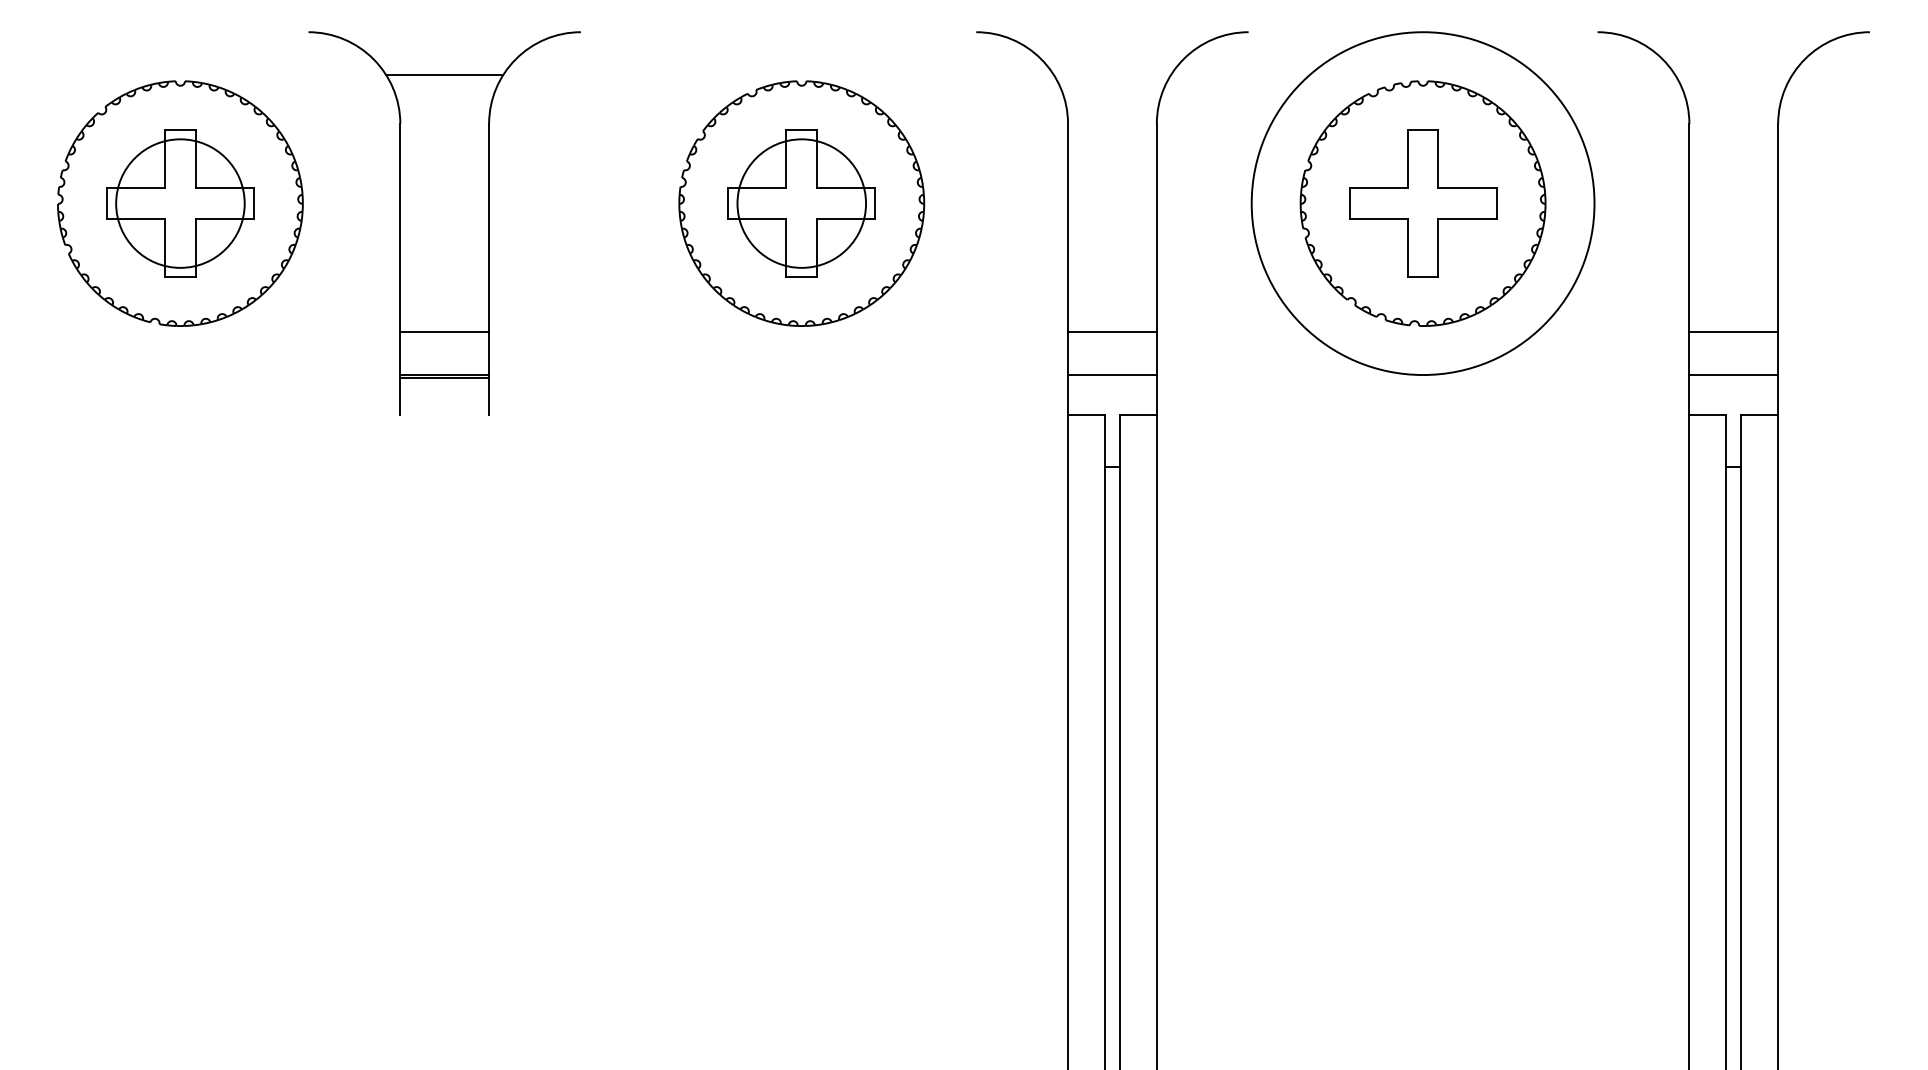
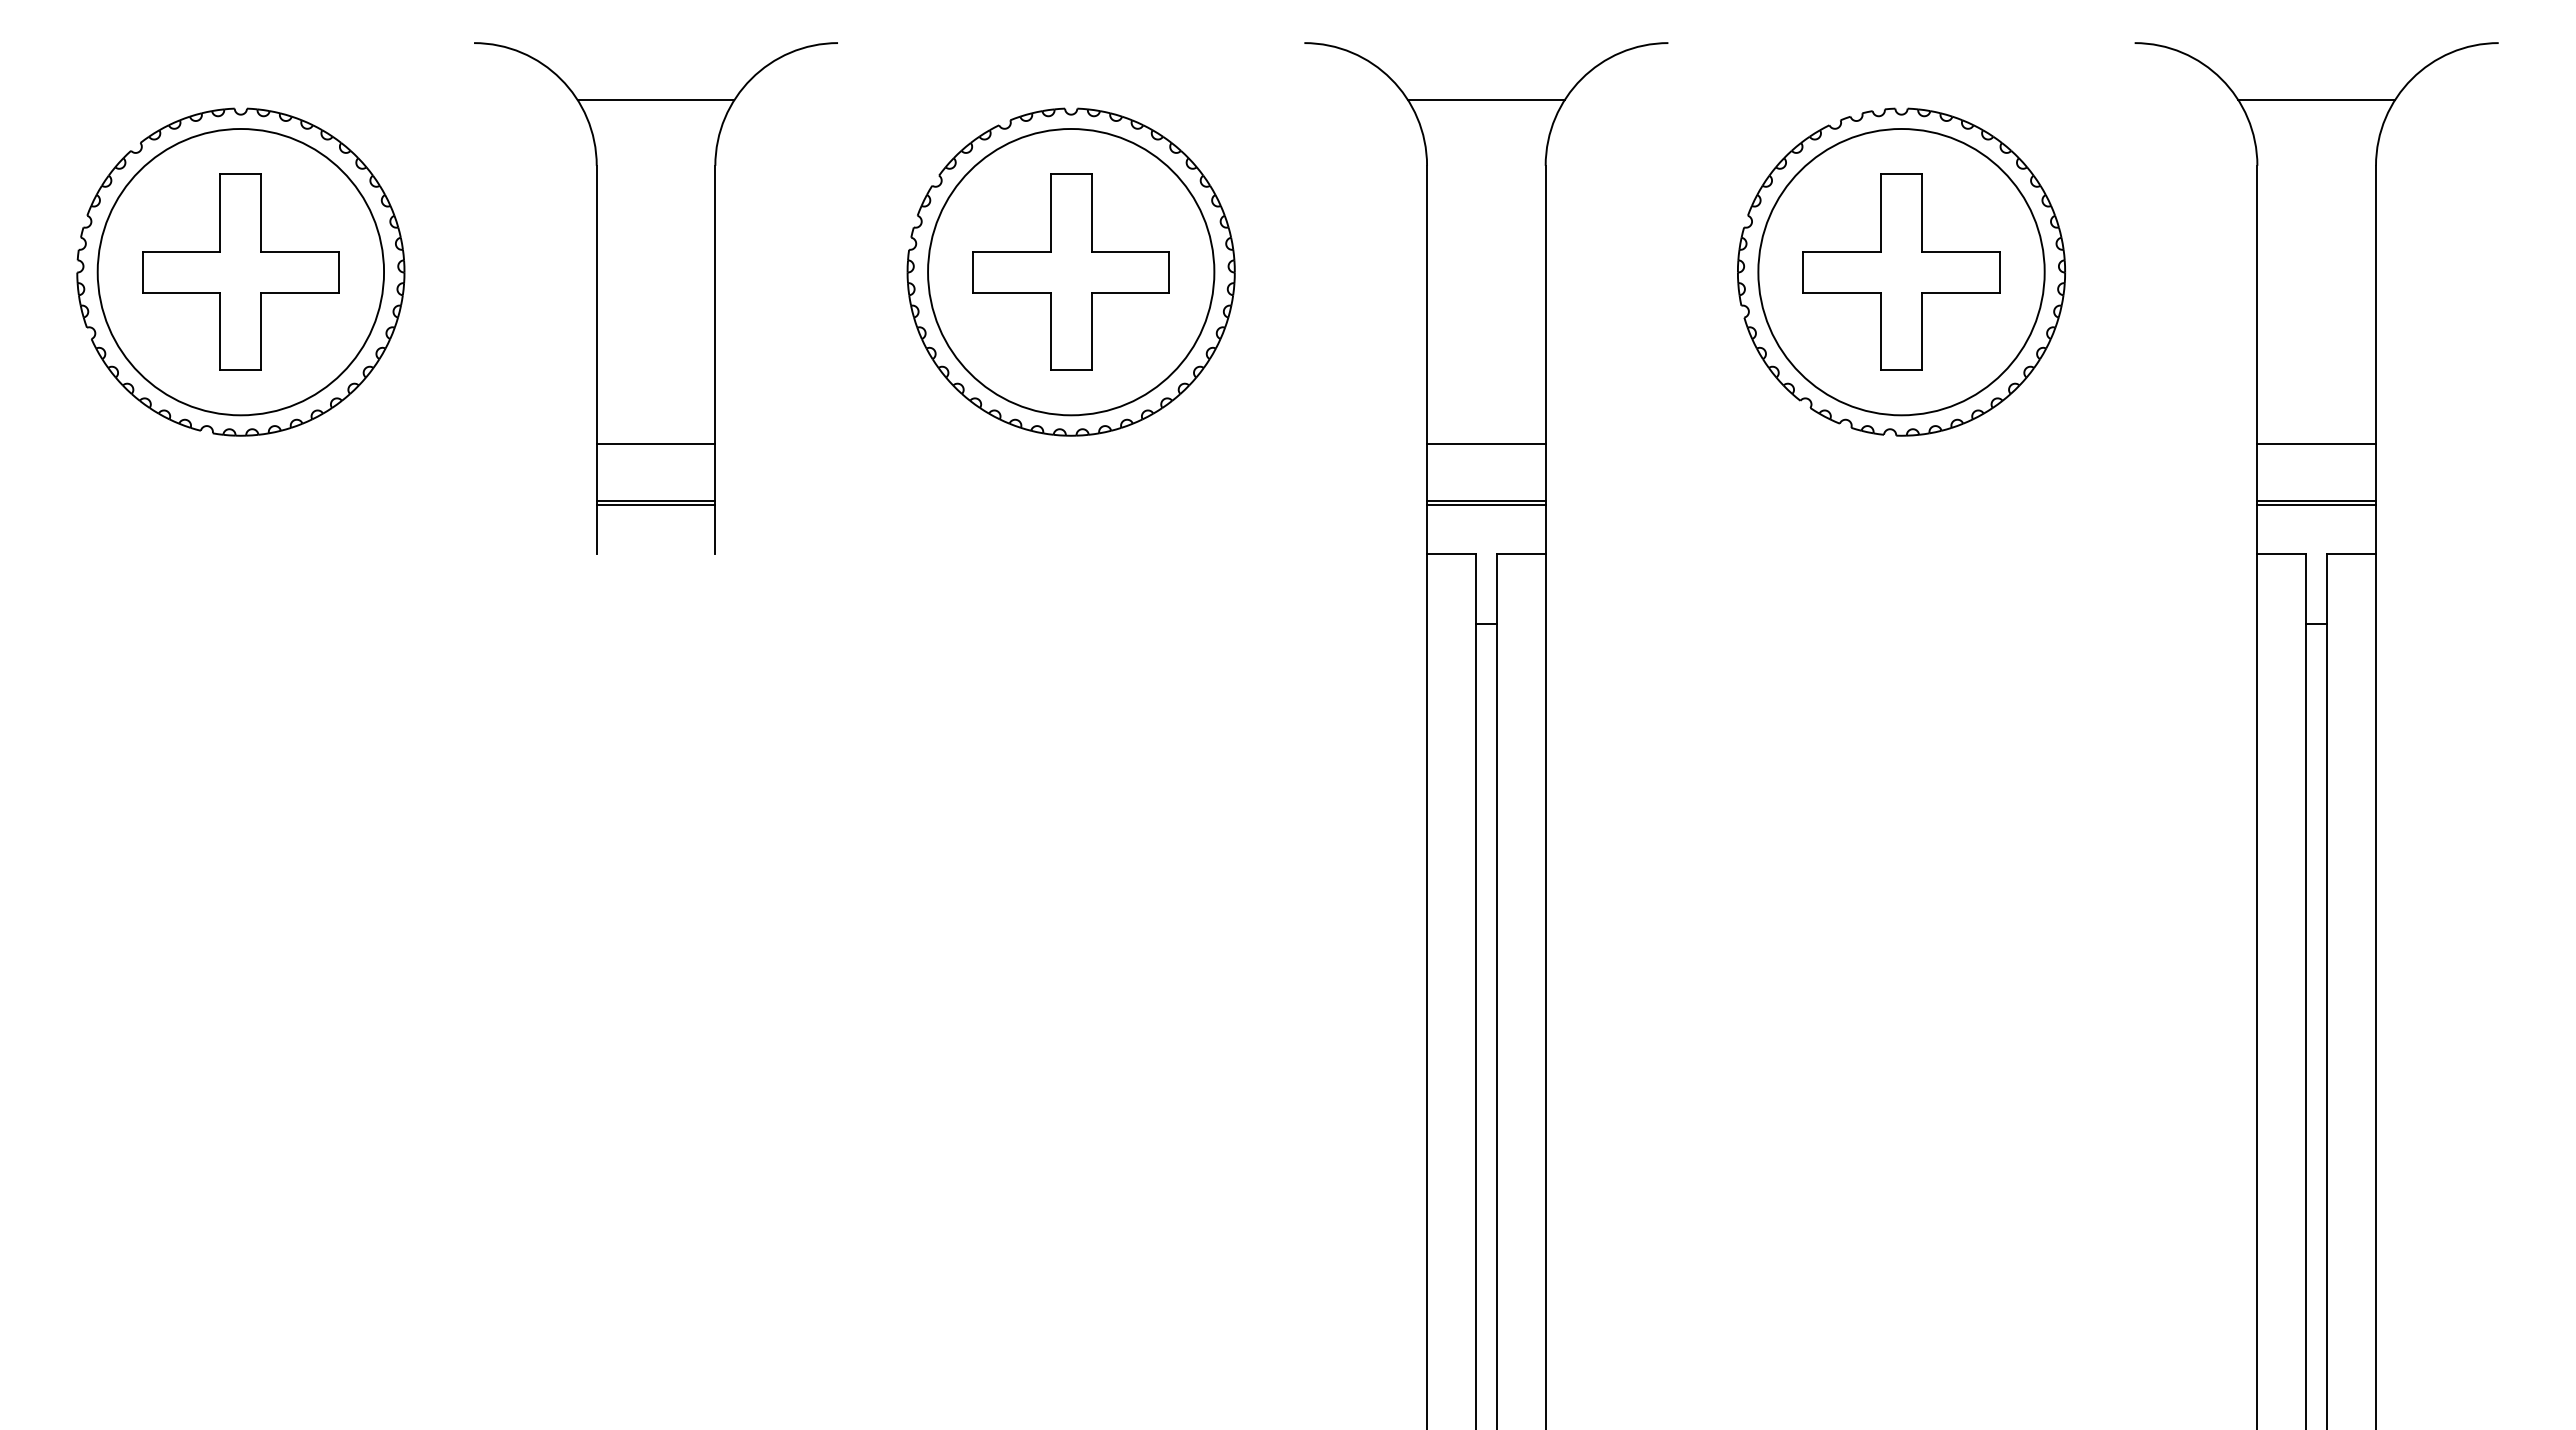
line: (1112, 75) -> (1486, 100), added
line: (1733, 75) -> (2316, 100), added
circle: (180, 203) -> (240, 271), size x1.67
circle: (801, 203) -> (1071, 271), size x1.67
circle: (1423, 203) -> (1901, 271), size x0.62
part: (444, 223) -> (655, 298), moved
line: (1112, 378) -> (1486, 505), added
line: (1733, 378) -> (2316, 505), added

